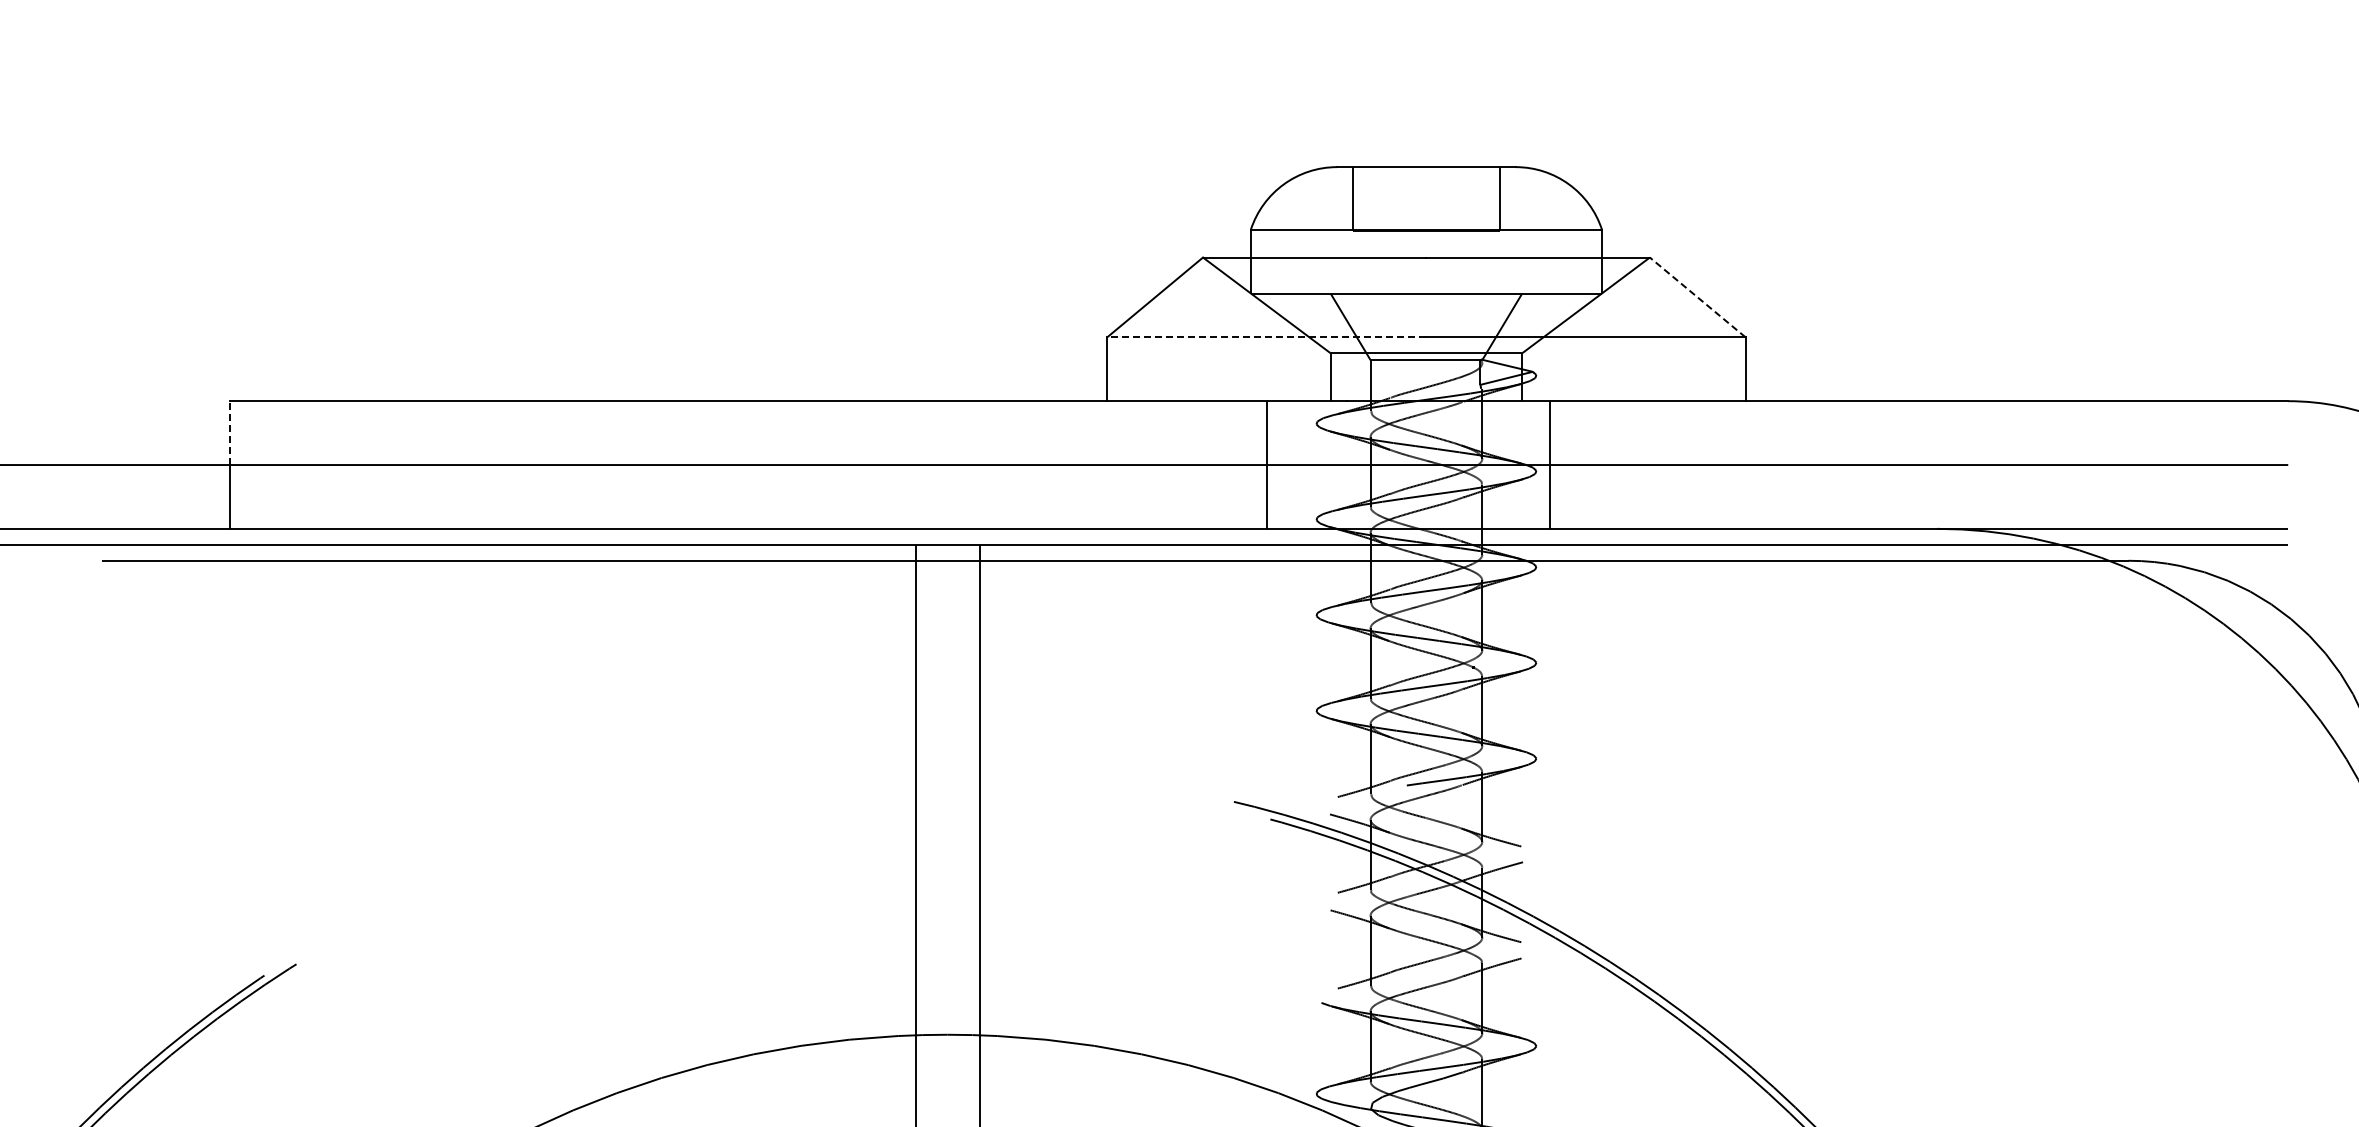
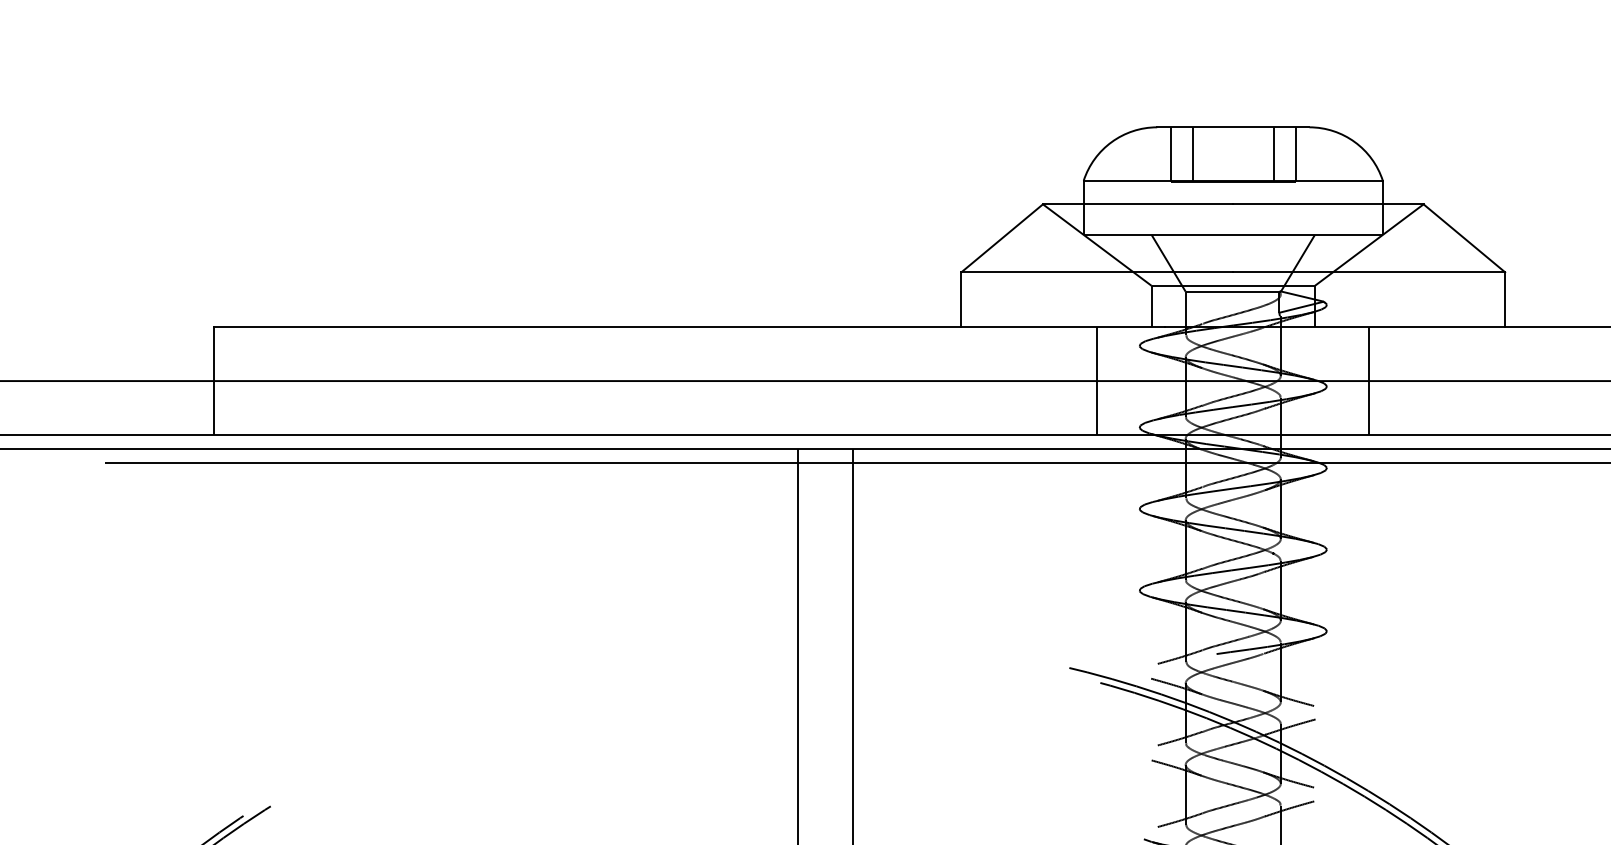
line: (1378, 199) -> (1192, 154), added
line: (1474, 199) -> (1274, 154), added
line: (1697, 297) -> (1464, 238), dashed -> solid
line: (1266, 337) -> (1097, 272), dashed -> solid
line: (229, 433) -> (213, 354), dashed -> solid
line: (1550, 464) -> (1369, 380), moved

